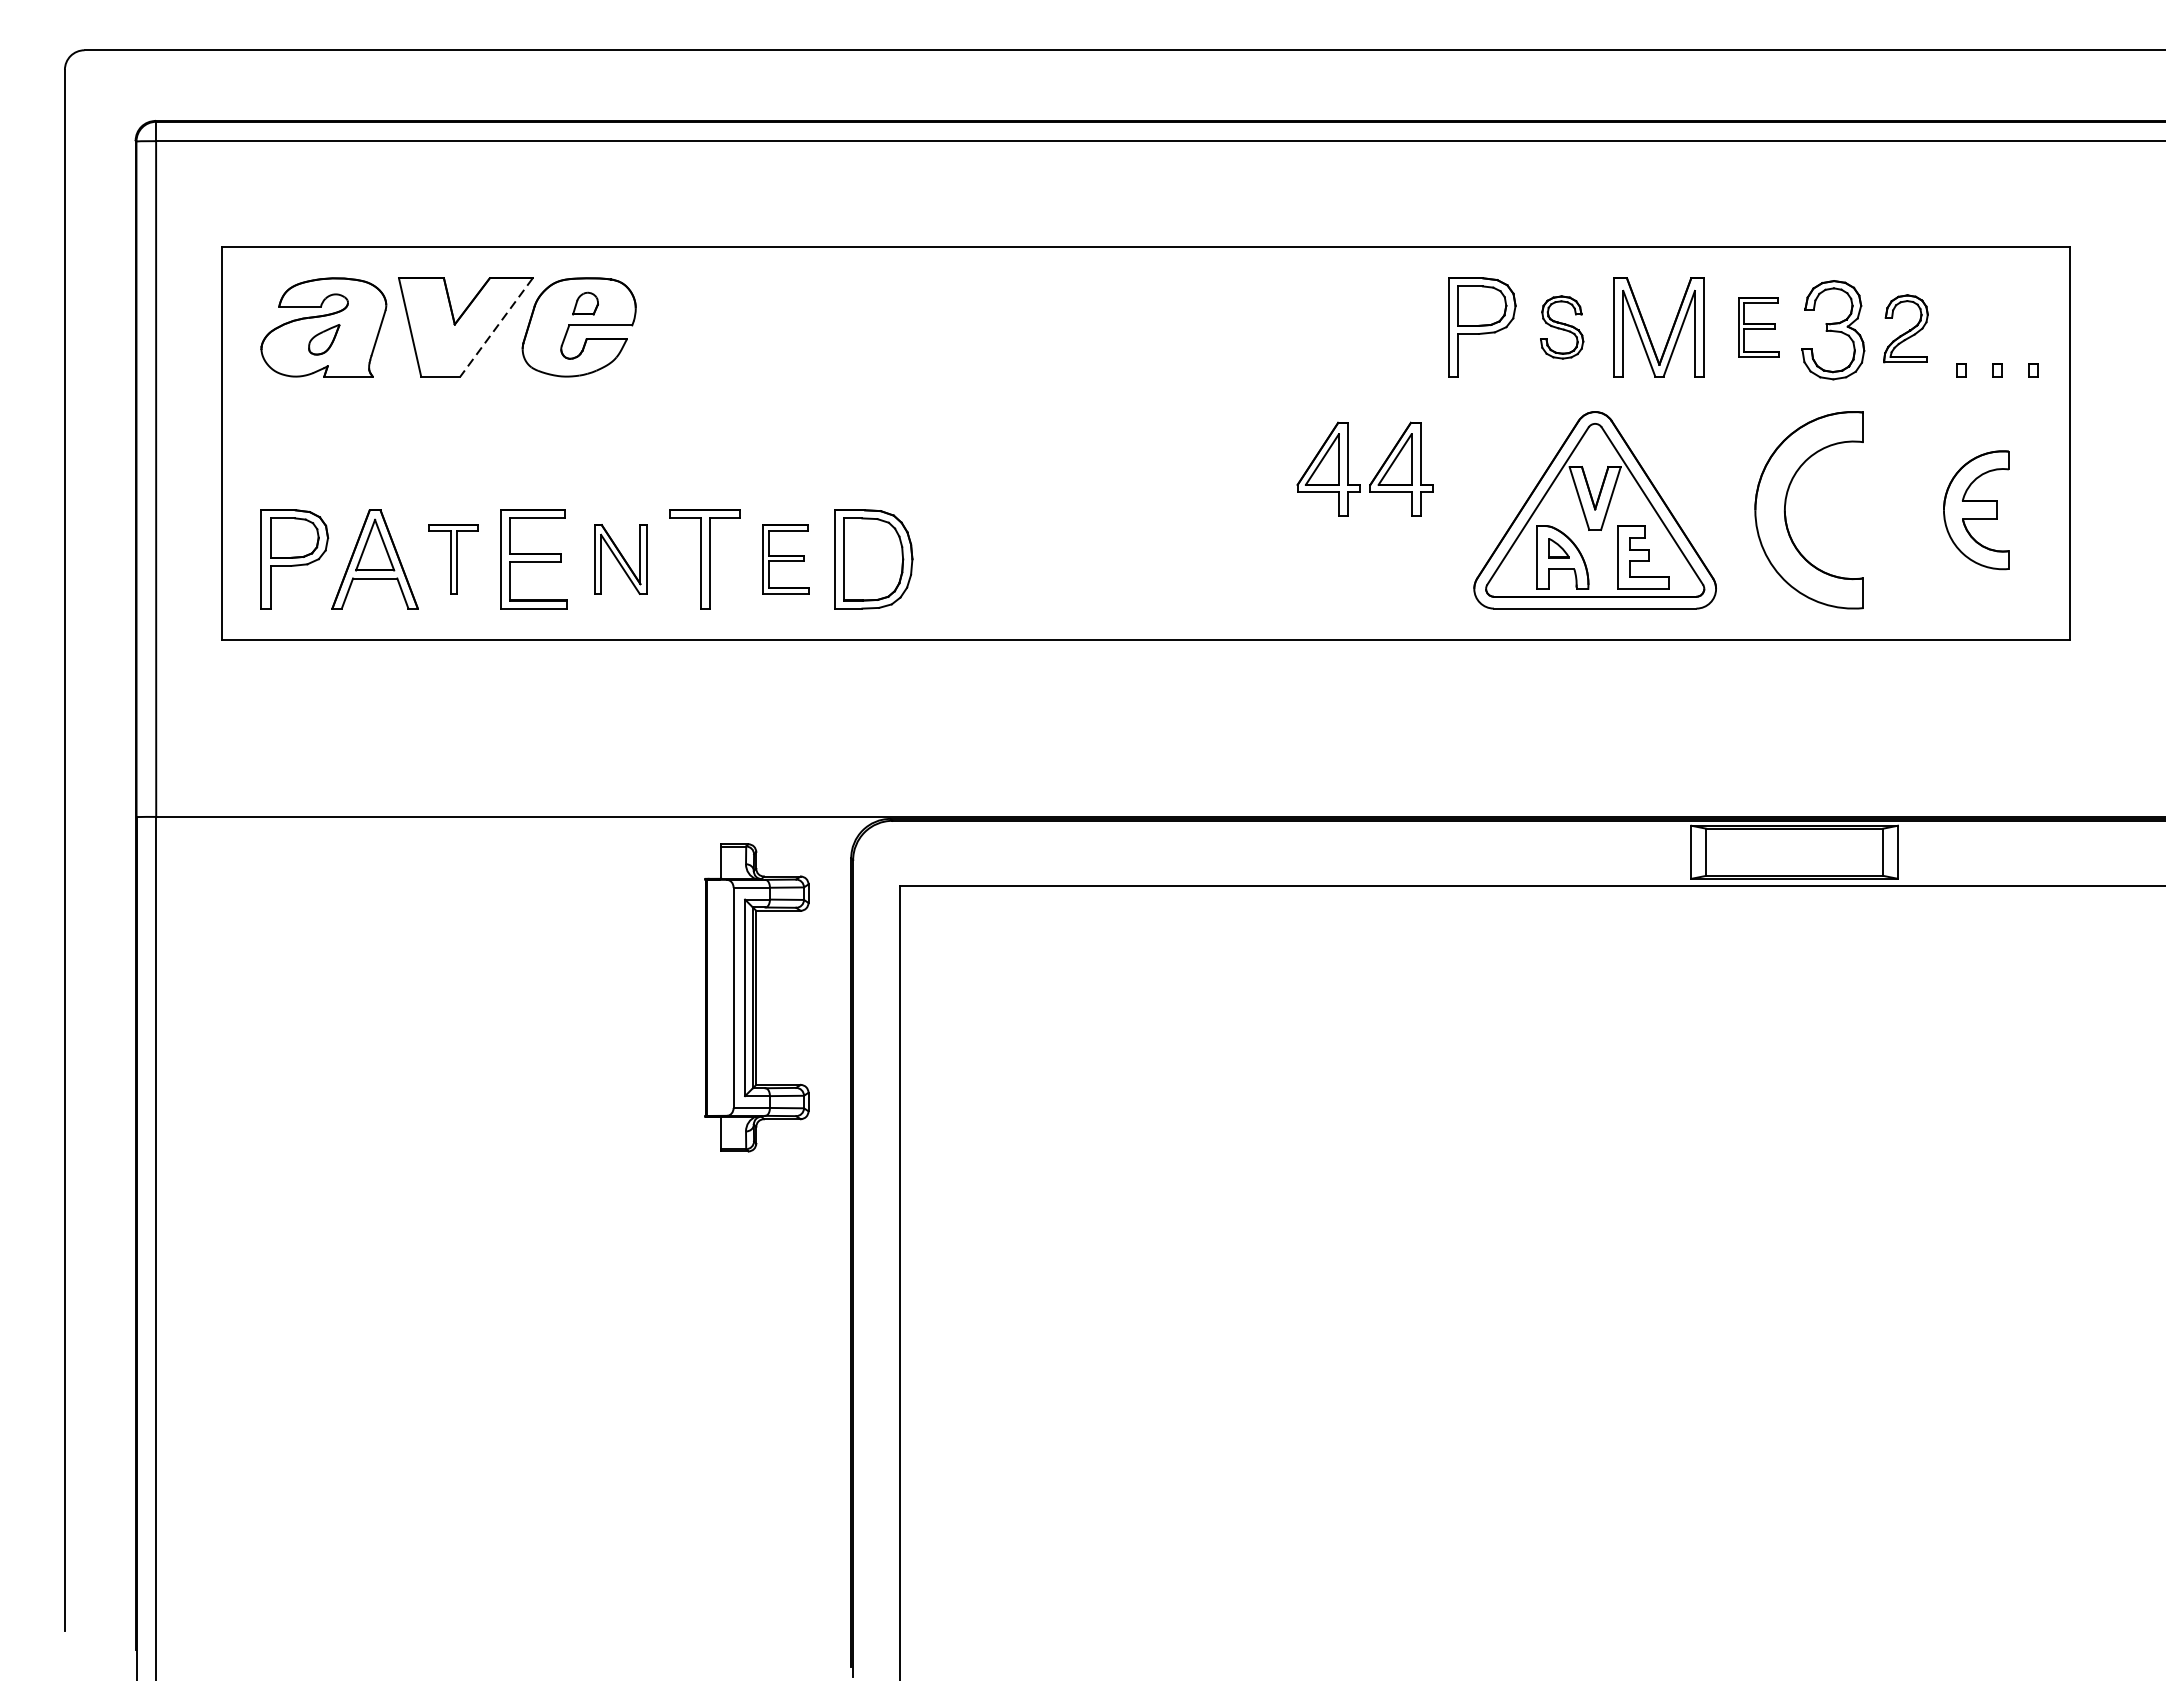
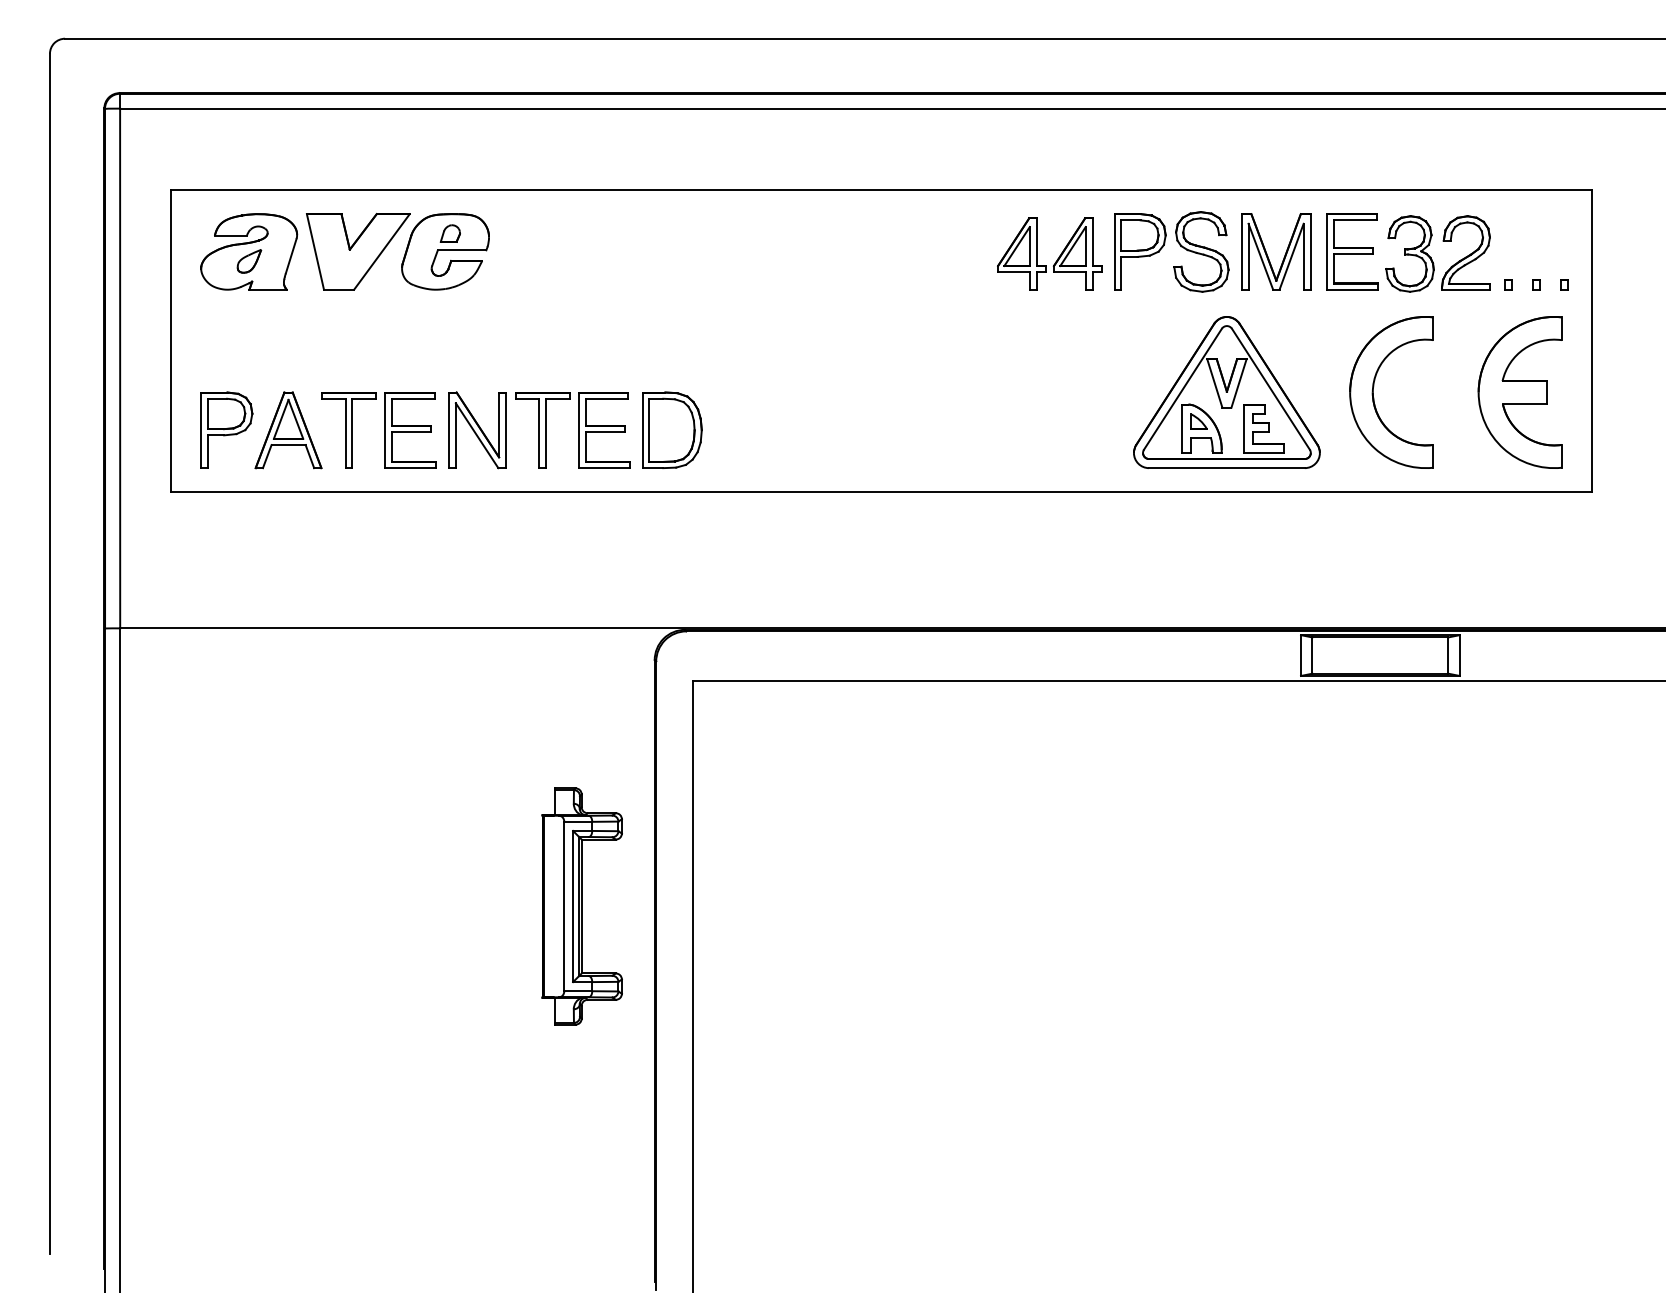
line: (495, 326) -> (381, 251), dashed -> solid
part: (1562, 326) -> (1201, 251), size x1.67
part: (1758, 326) -> (1352, 251), size x1.67
part: (1905, 328) -> (1465, 252), size x1.43
part: (1374, 475) -> (1057, 258), moved
part: (1975, 510) -> (1519, 392), size x1.67
part: (453, 559) -> (348, 430), size x1.43
part: (620, 559) -> (477, 430), size x1.43
part: (785, 559) -> (604, 430), size x1.43
part: (755, 997) -> (581, 906), moved

